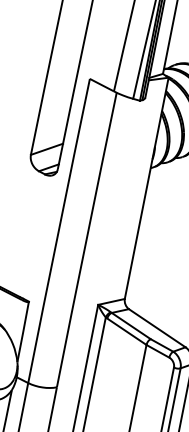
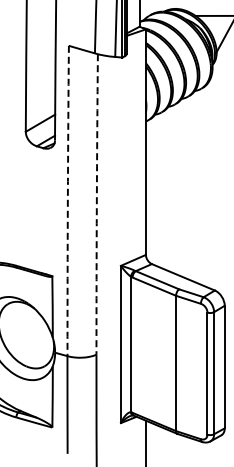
arc: (58, 230) -> (67, 200), solid -> dashed
arc: (86, 239) -> (96, 204), solid -> dashed

